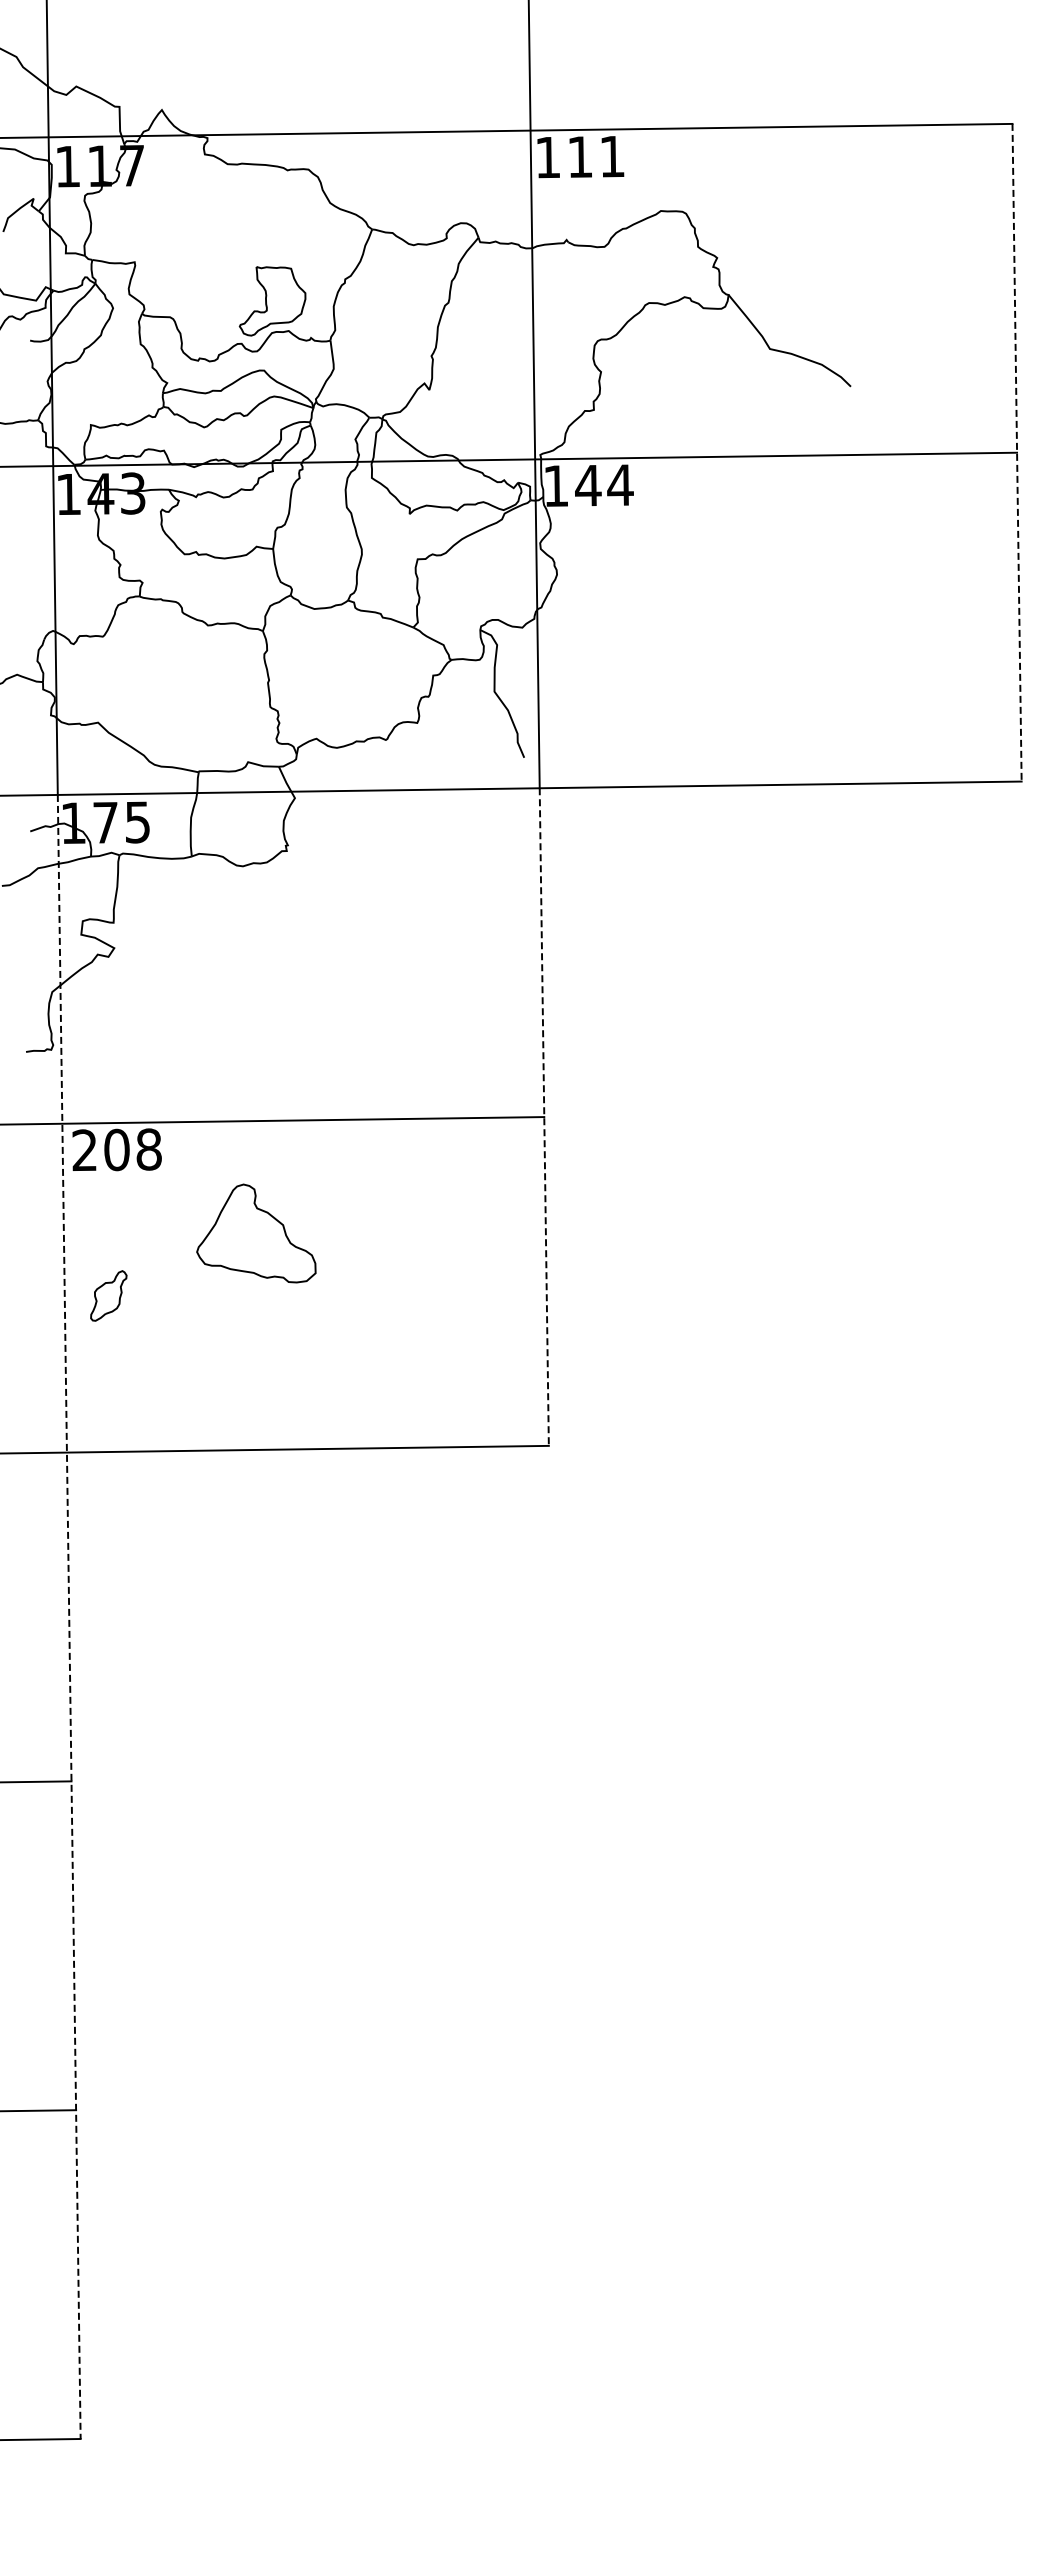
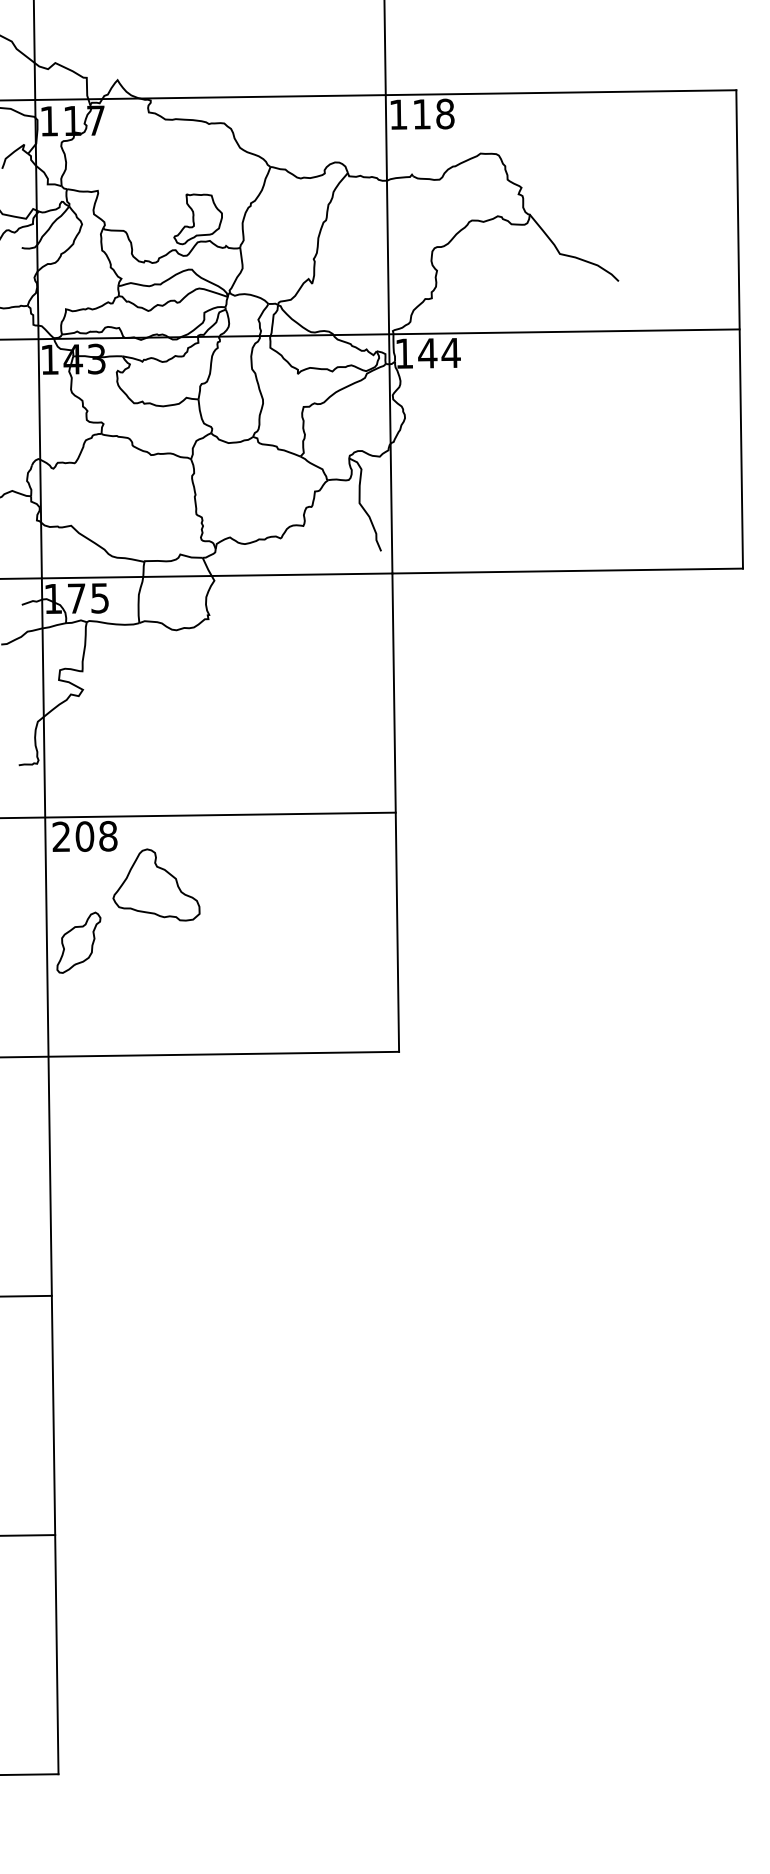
text: (612, 156) -> (445, 113), 111 -> 118
line: (1017, 452) -> (739, 329), dashed -> solid
line: (544, 1117) -> (395, 812), dashed -> solid
part: (256, 1233) -> (156, 884), moved
part: (108, 1295) -> (78, 942), size x1.67
line: (69, 1617) -> (50, 1176), dashed -> solid

